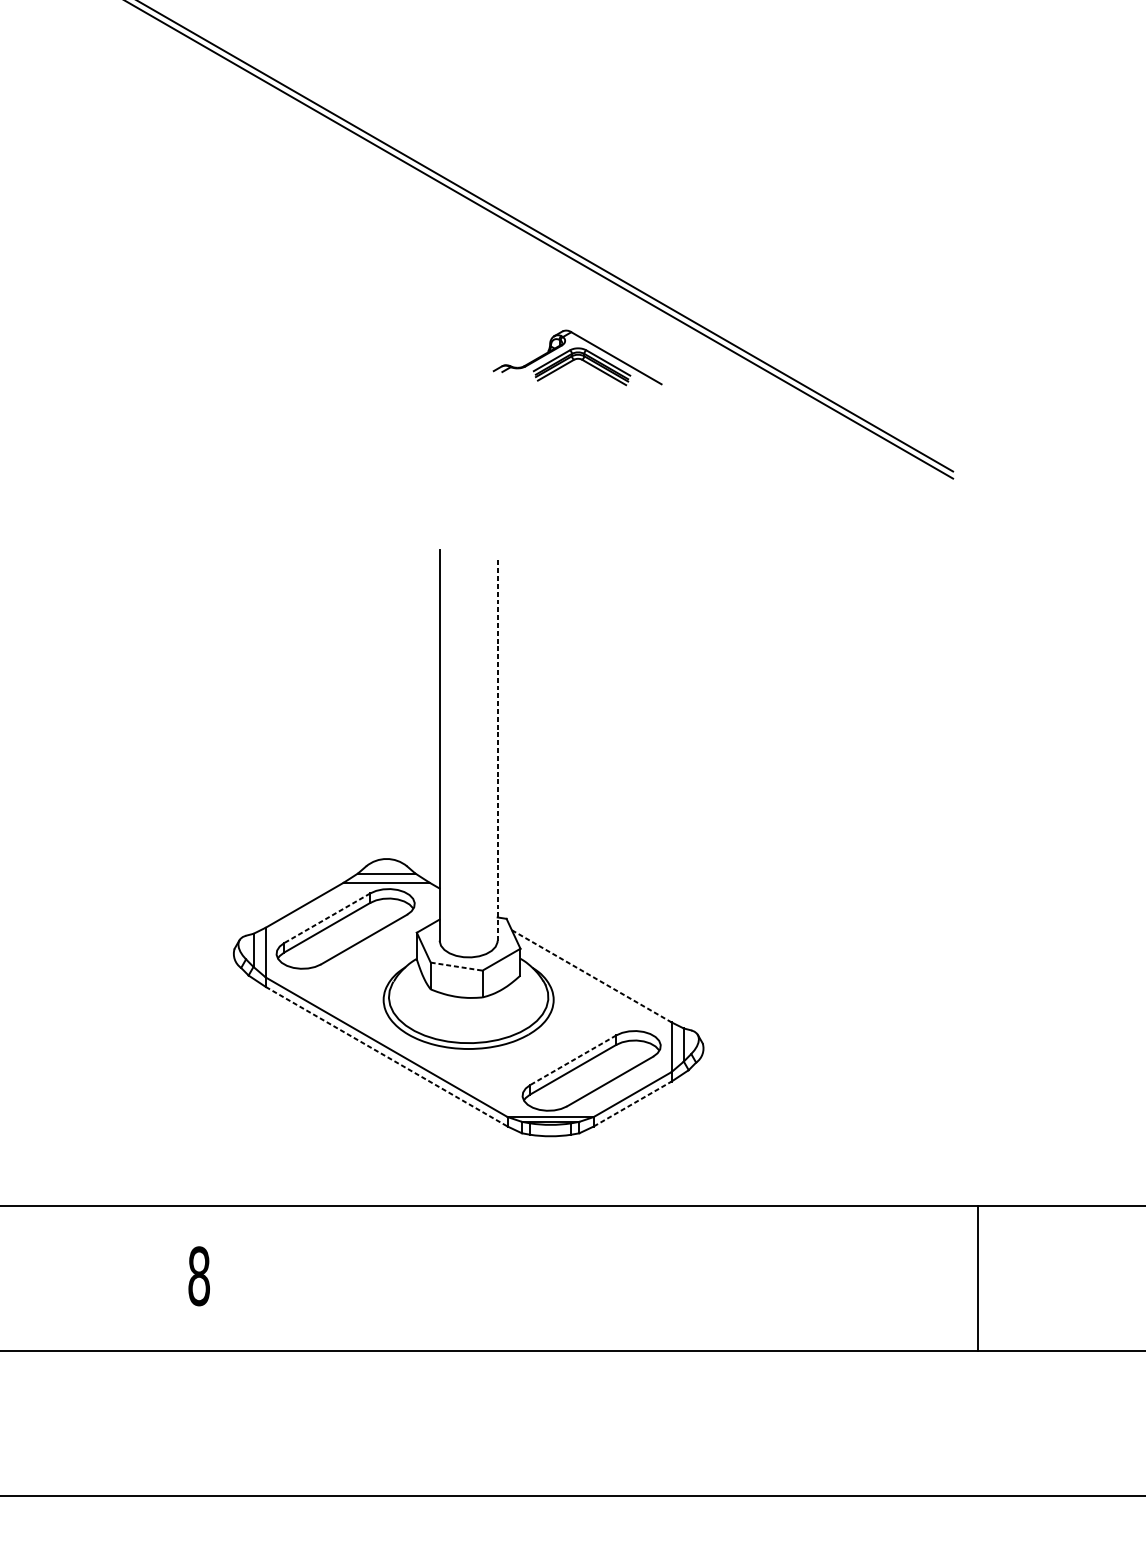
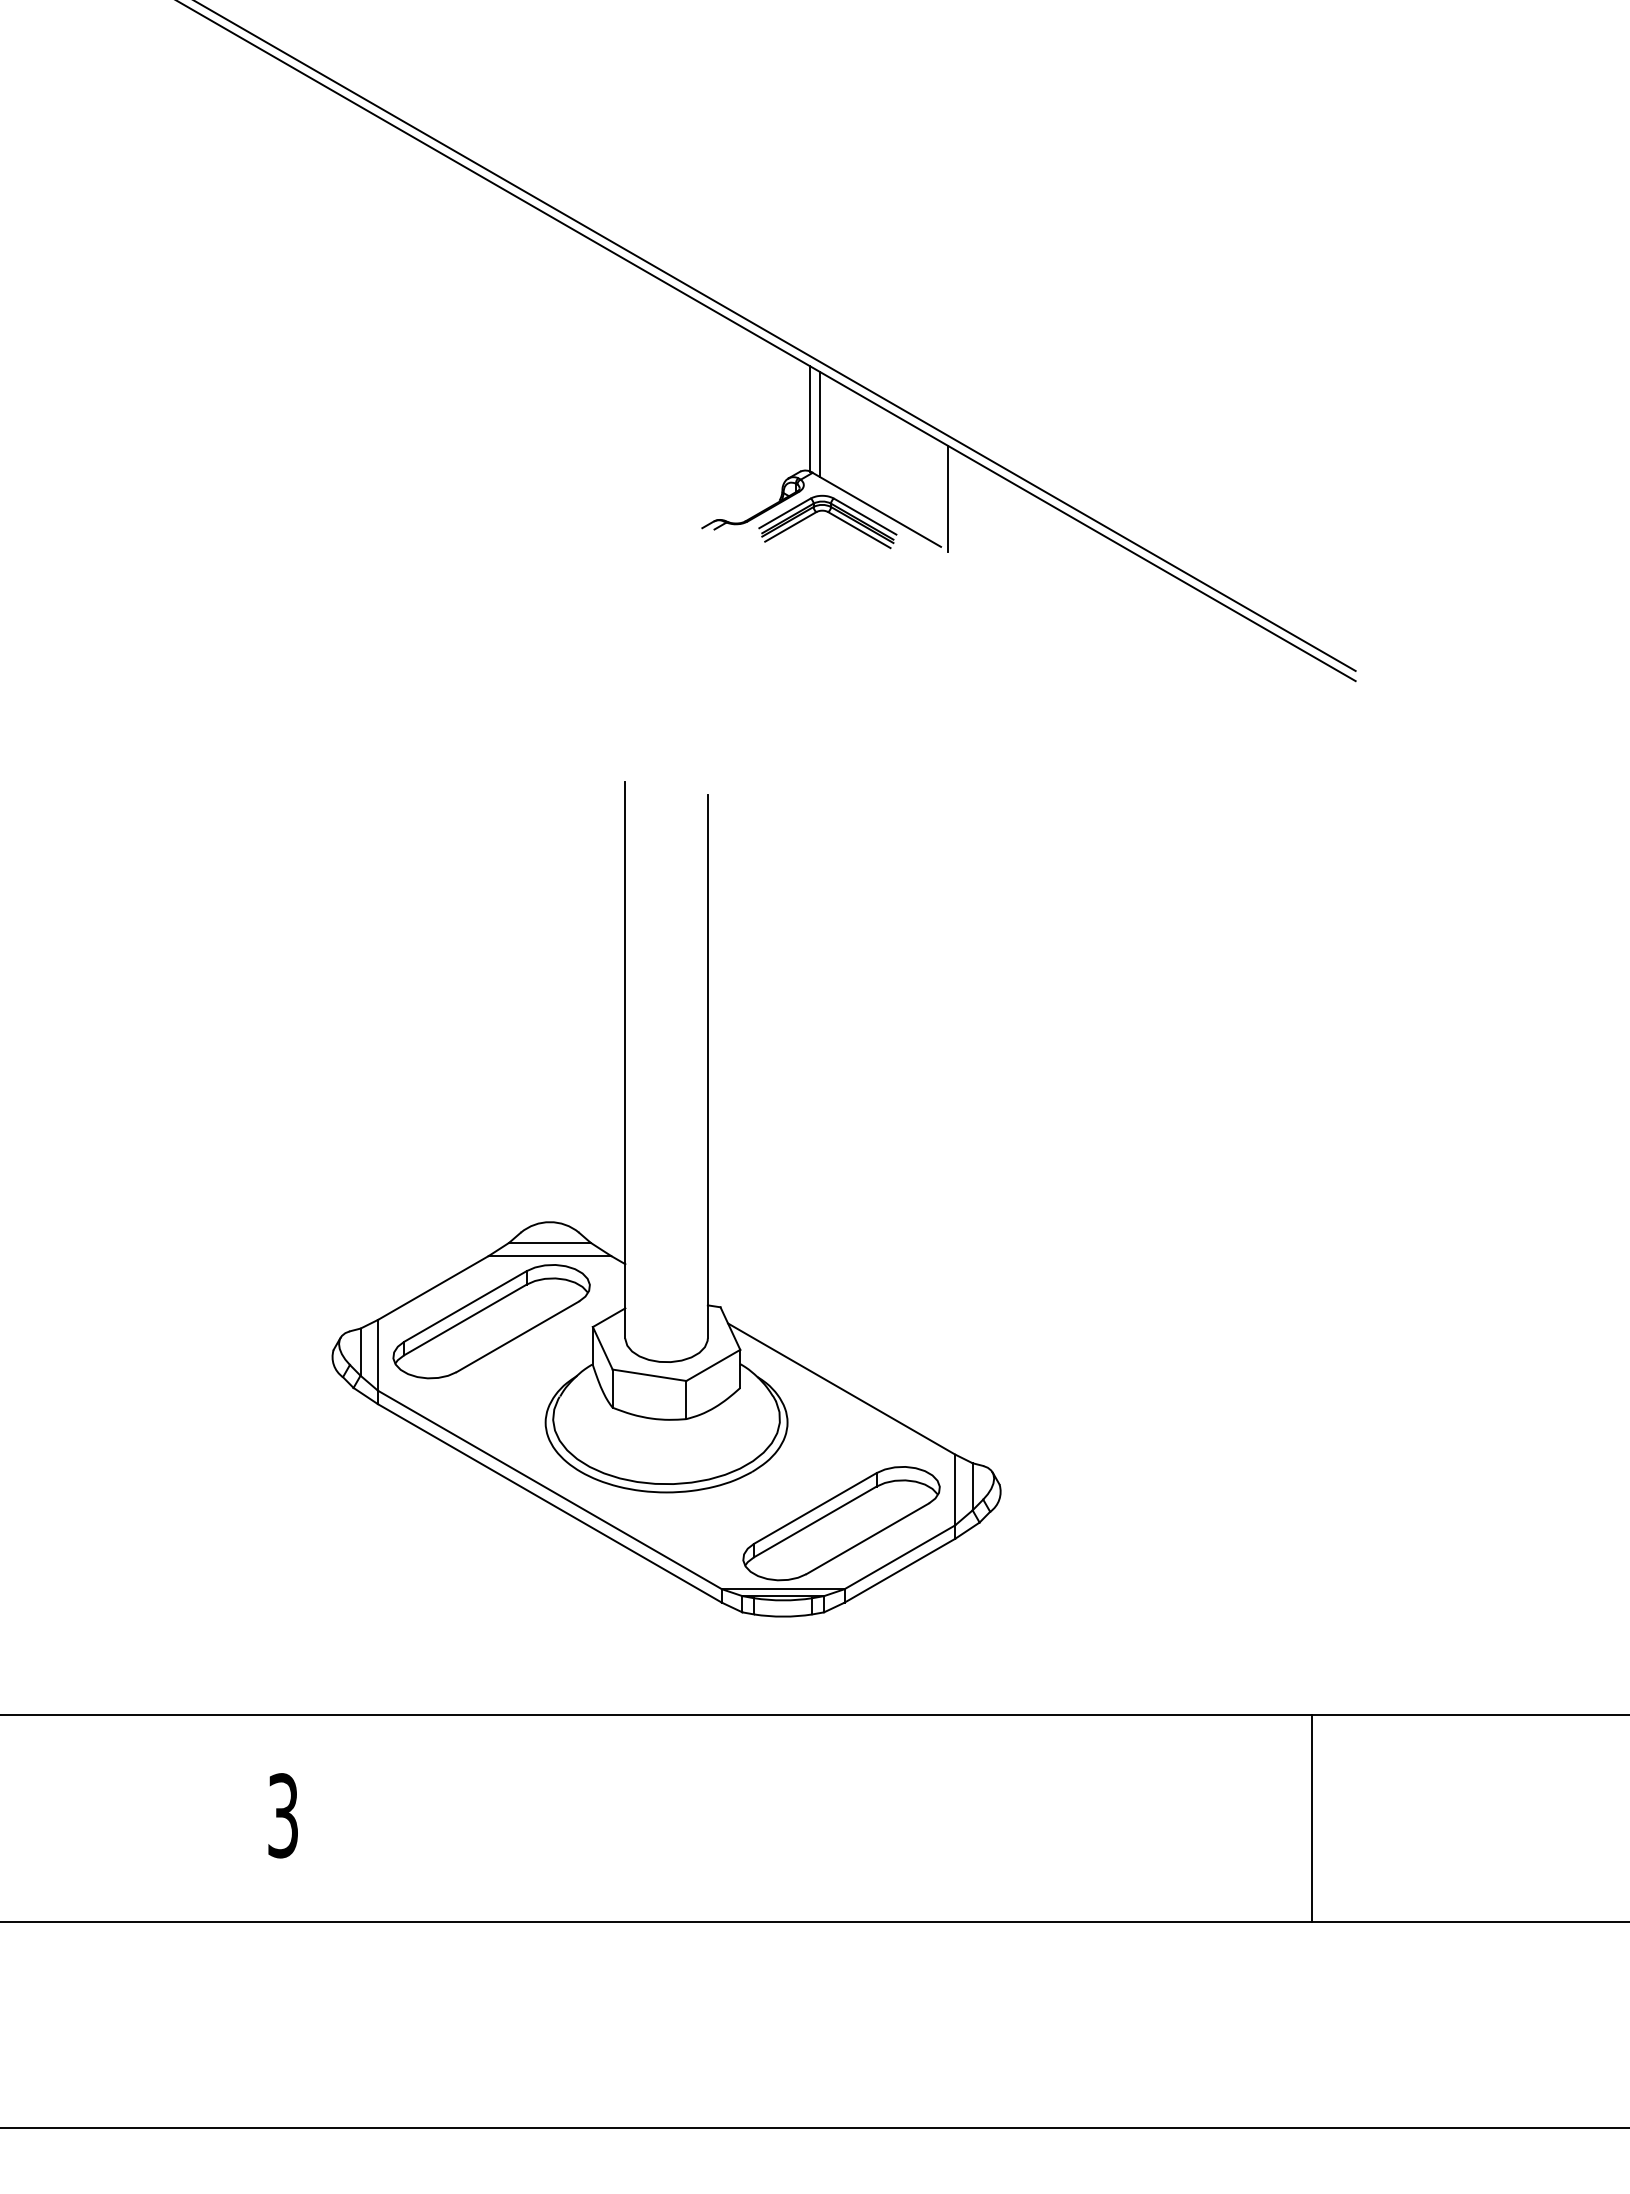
line: (569, 294) -> (810, 418), added
line: (576, 297) -> (819, 423), added
line: (666, 350) -> (948, 498), added
line: (497, 749) -> (707, 1066), dashed -> solid
line: (327, 918) -> (465, 1306), dashed -> solid
line: (457, 966) -> (650, 1375), dashed -> solid
line: (592, 976) -> (842, 1389), dashed -> solid
line: (386, 1056) -> (549, 1503), dashed -> solid
line: (573, 1060) -> (815, 1508), dashed -> solid
line: (632, 1103) -> (899, 1570), dashed -> solid
text: (199, 1276) -> (283, 1815), 8 -> 3
line: (977, 1278) -> (1312, 1818), moved

